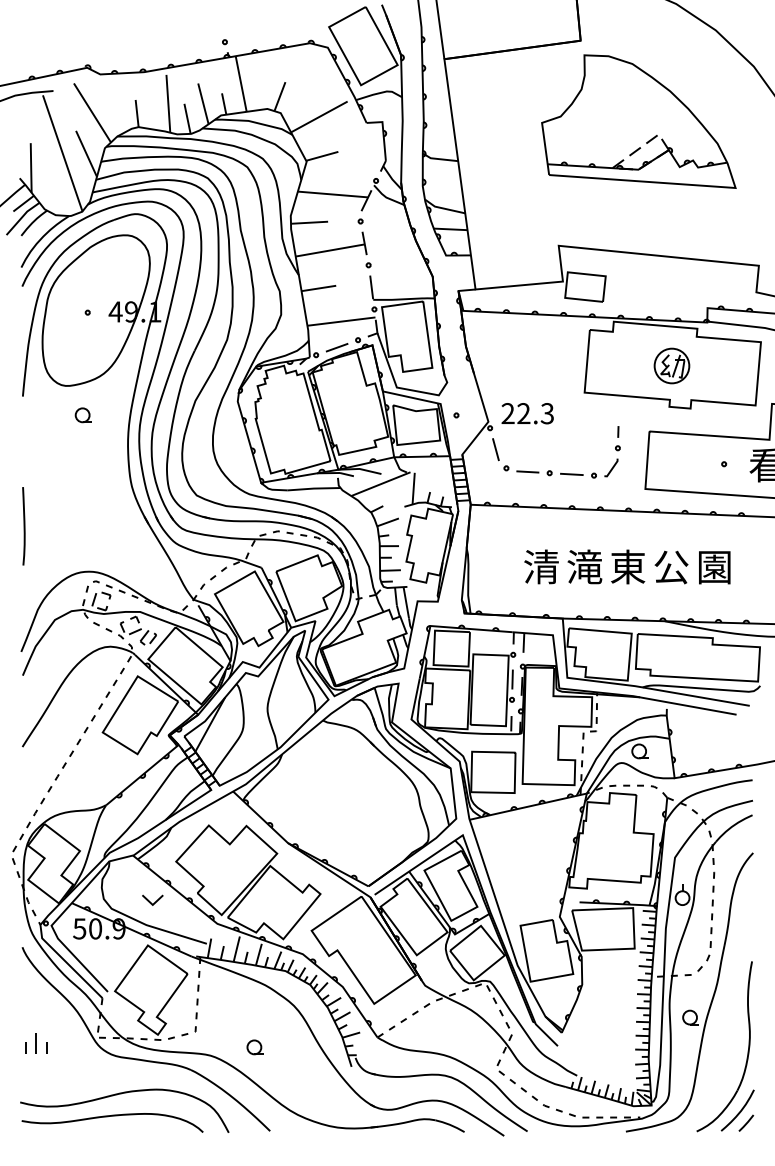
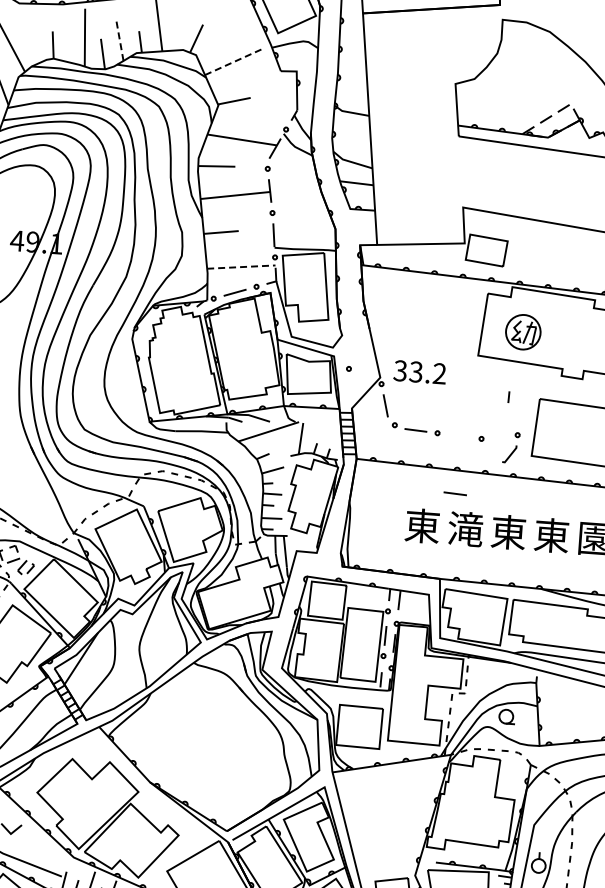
line: (203, 103) -> (119, 39), solid -> dashed
line: (319, 116) -> (234, 61), solid -> dashed
line: (341, 321) -> (241, 267), solid -> dashed
part: (671, 365) -> (522, 331), moved
text: (527, 413) -> (419, 372), 22.3 -> 33.2
part: (612, 461) -> (511, 447), moved
line: (571, 473) -> (454, 492), moved
text: (541, 566) -> (422, 525), 清 -> 東
text: (671, 566) -> (551, 535), 公 -> 東

